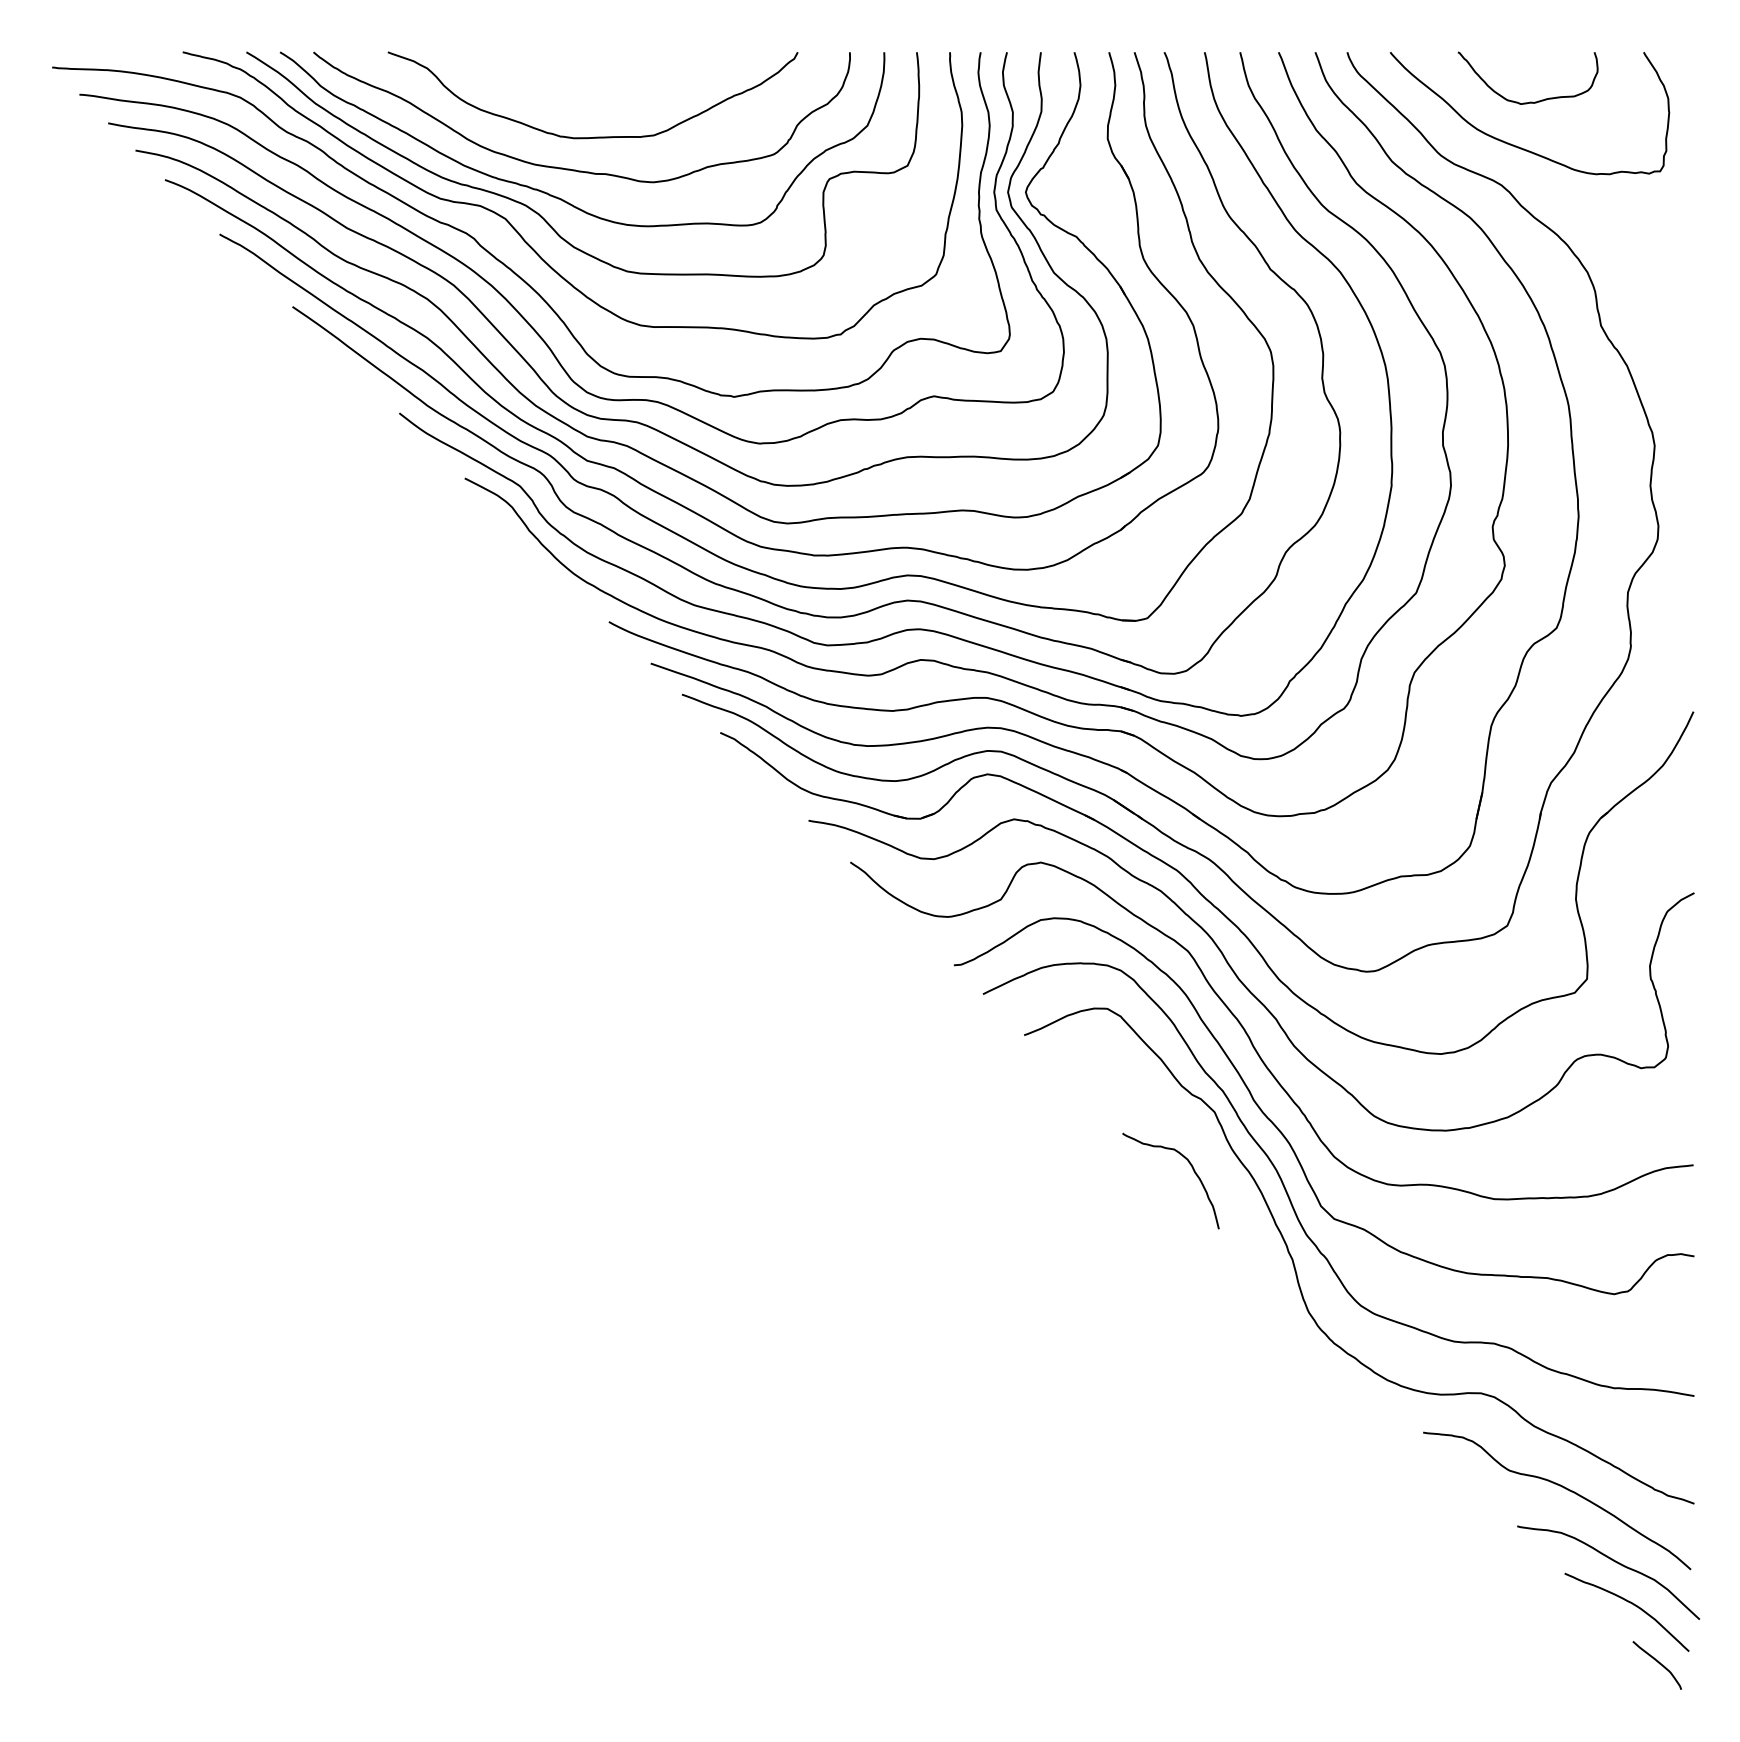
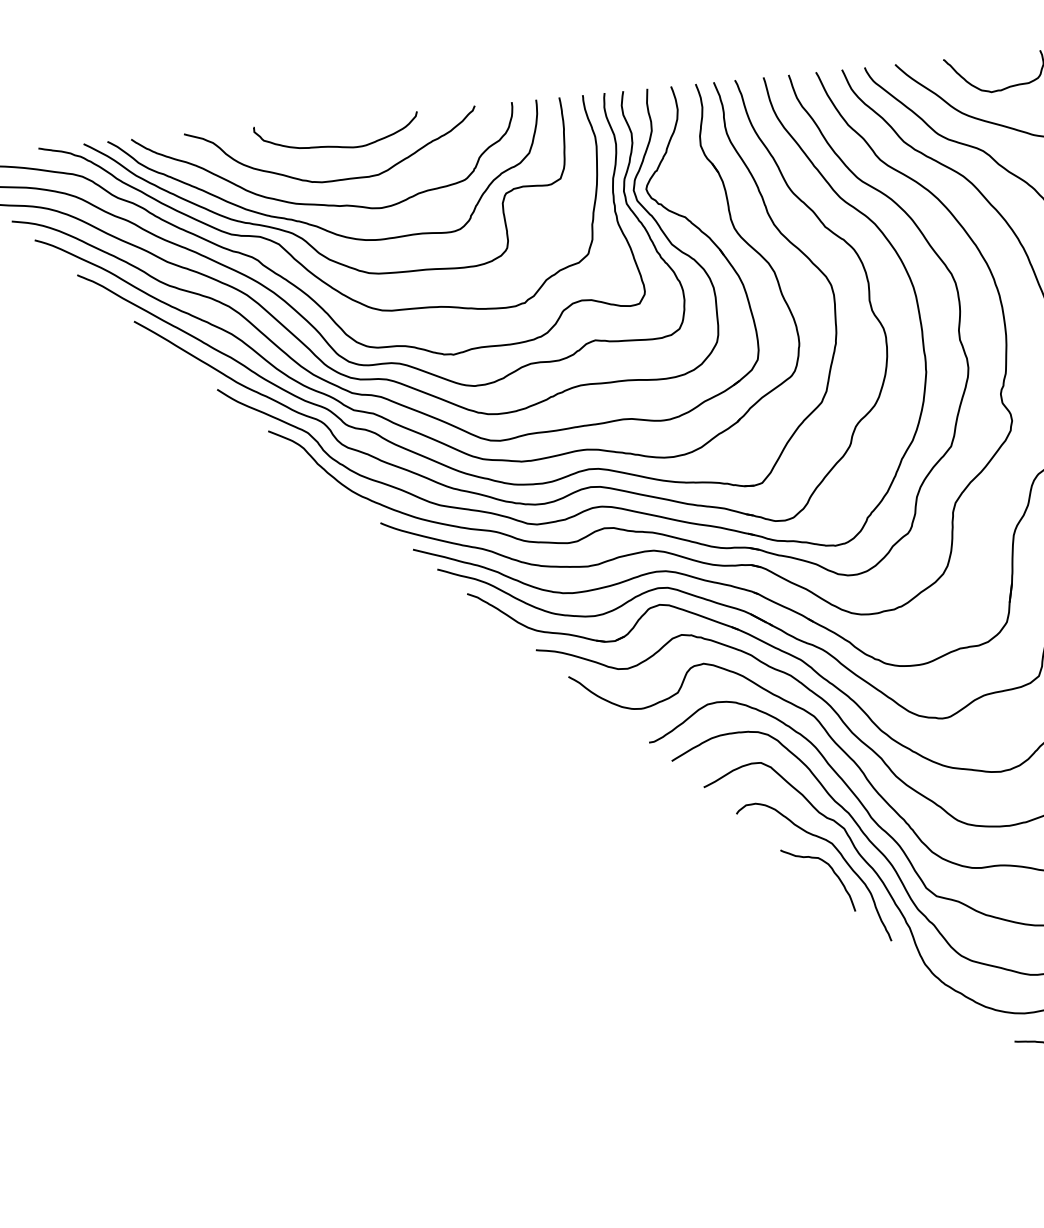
curve: (599, 89) -> (336, 145), added
curve: (1202, 1143) -> (837, 851), added

